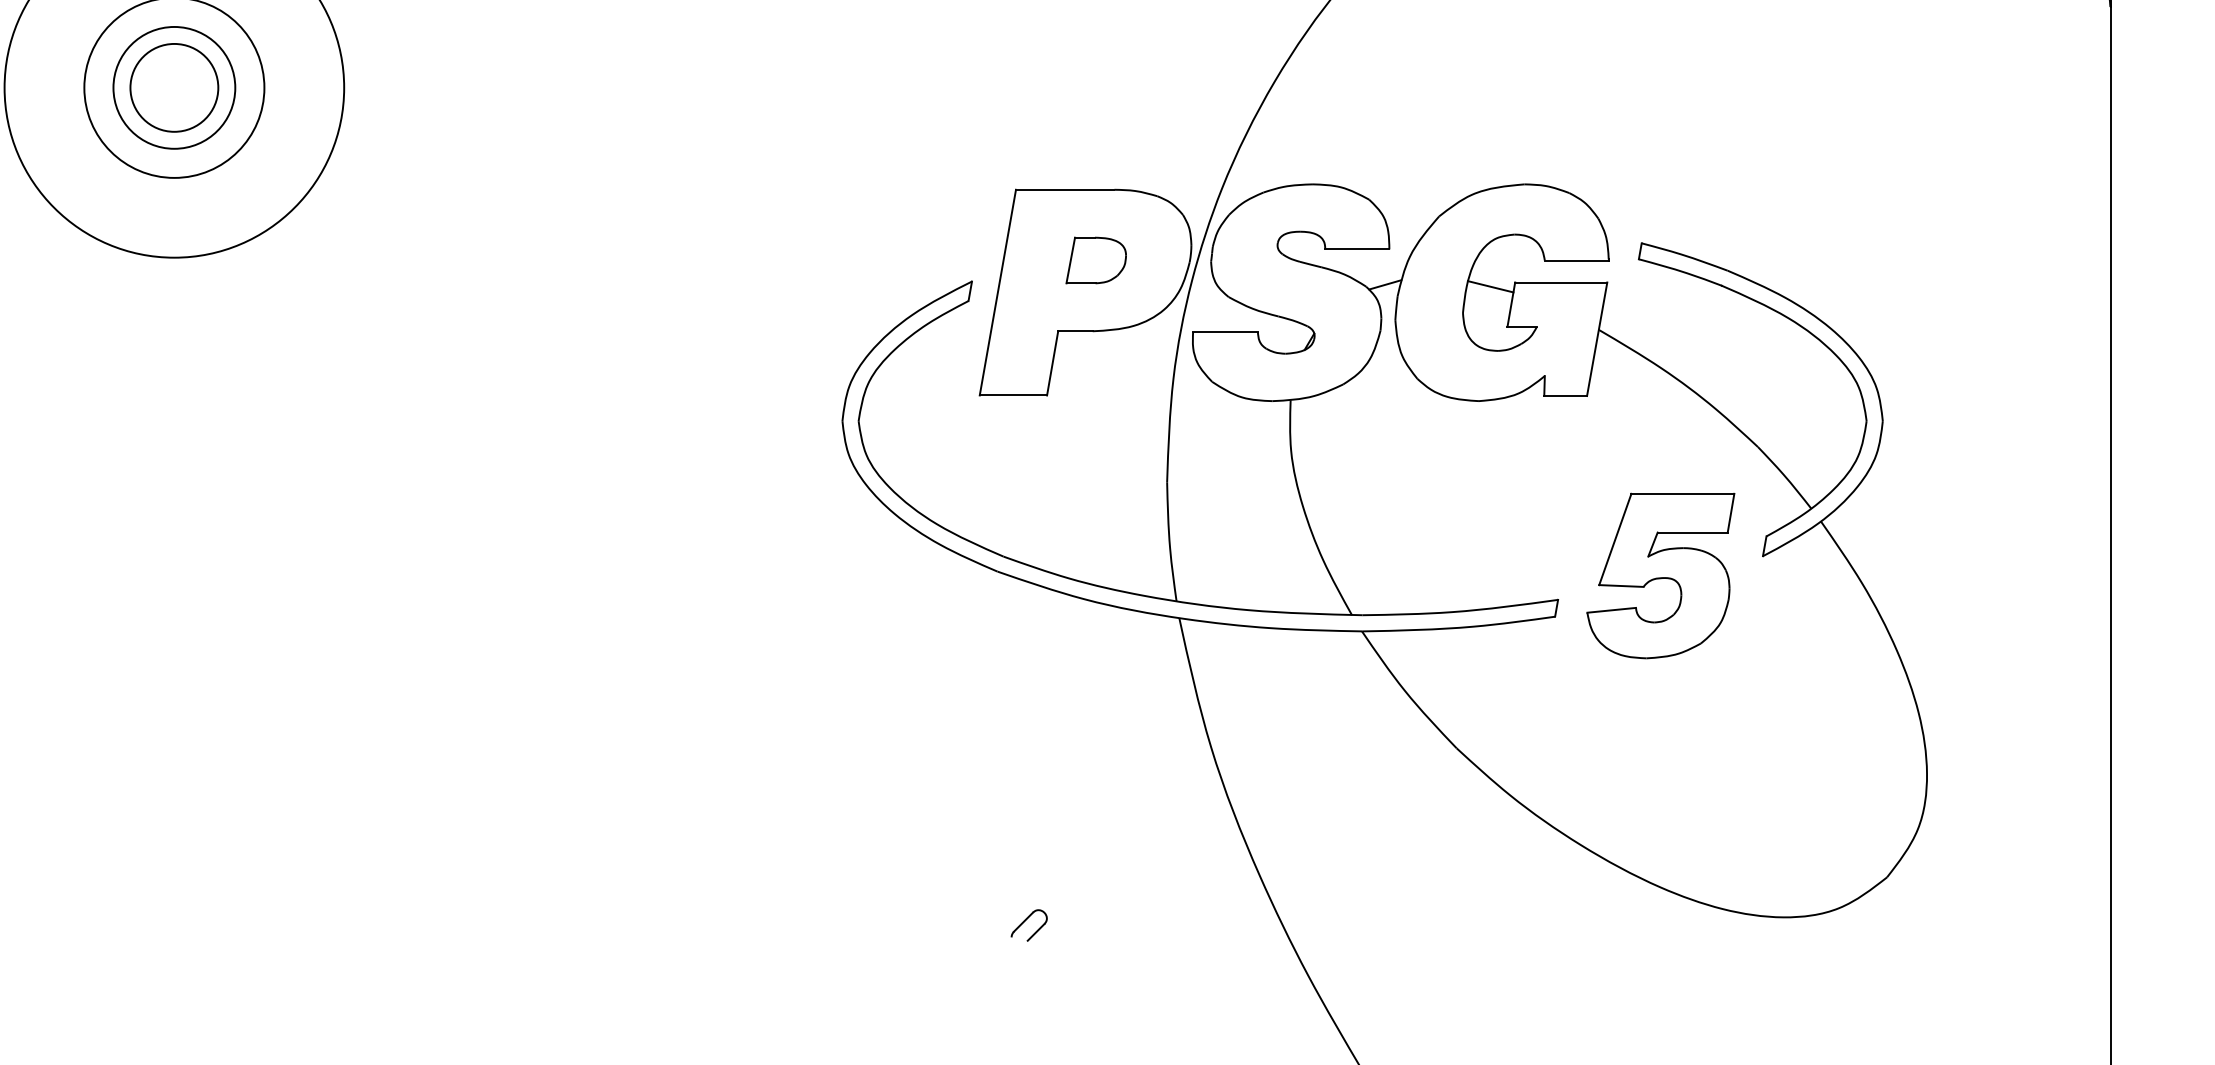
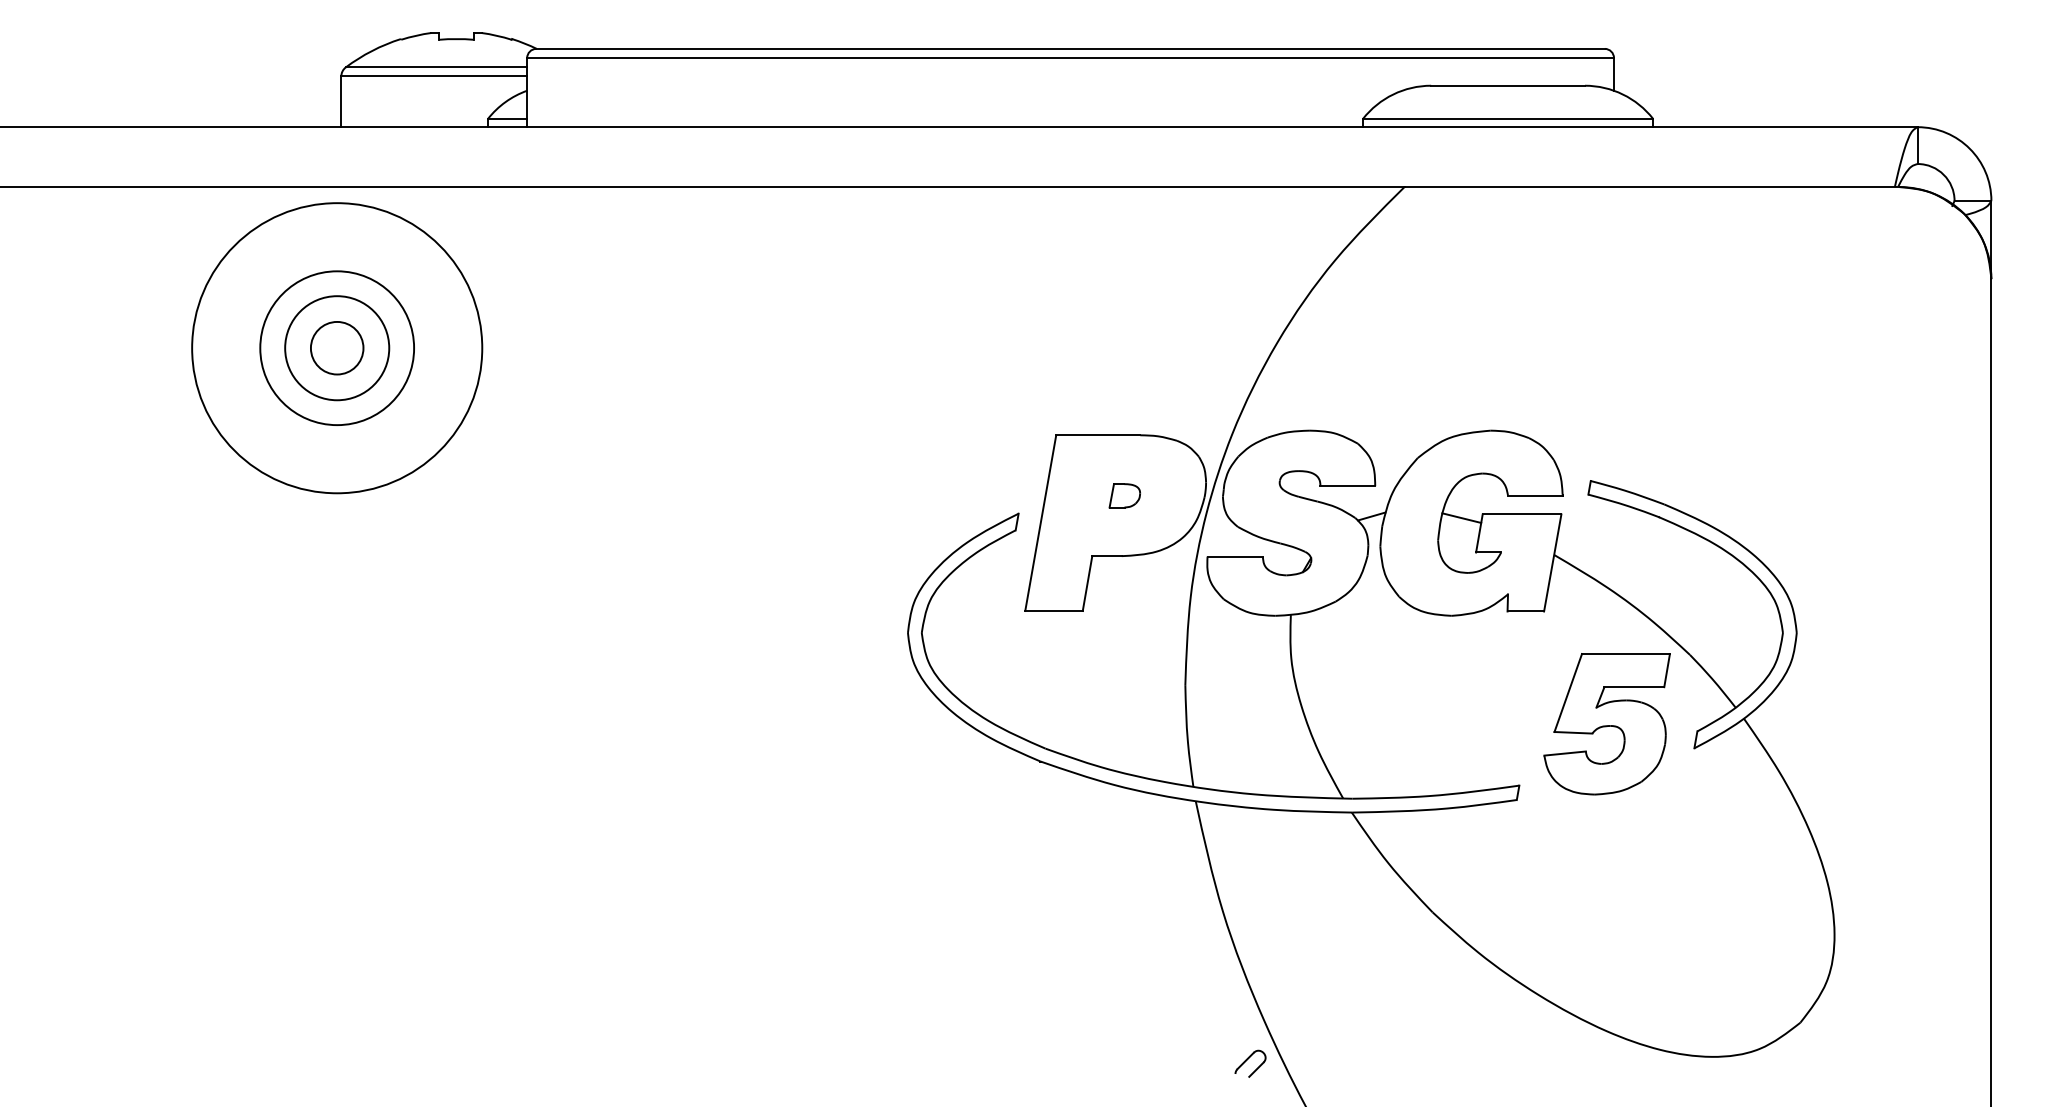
circle: (173, 87) -> (336, 347), size x0.7
part: (1095, 260) -> (1124, 495), size x0.6
part: (1660, 576) -> (1606, 724), moved
part: (1029, 925) -> (1250, 1063), moved

